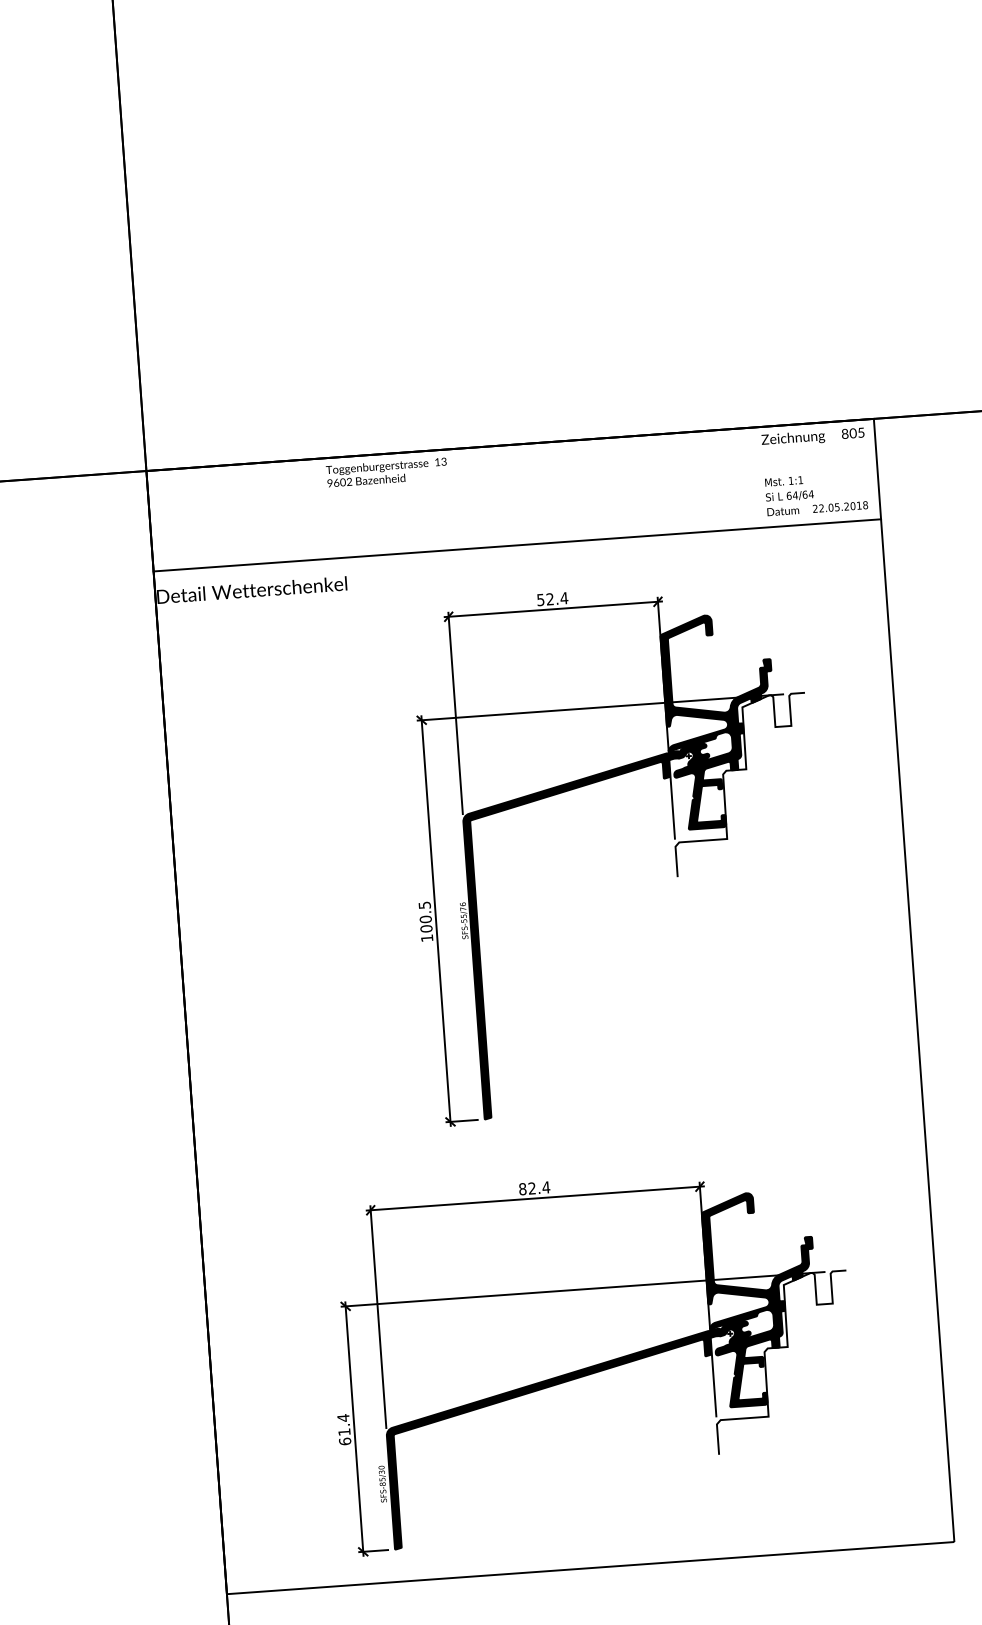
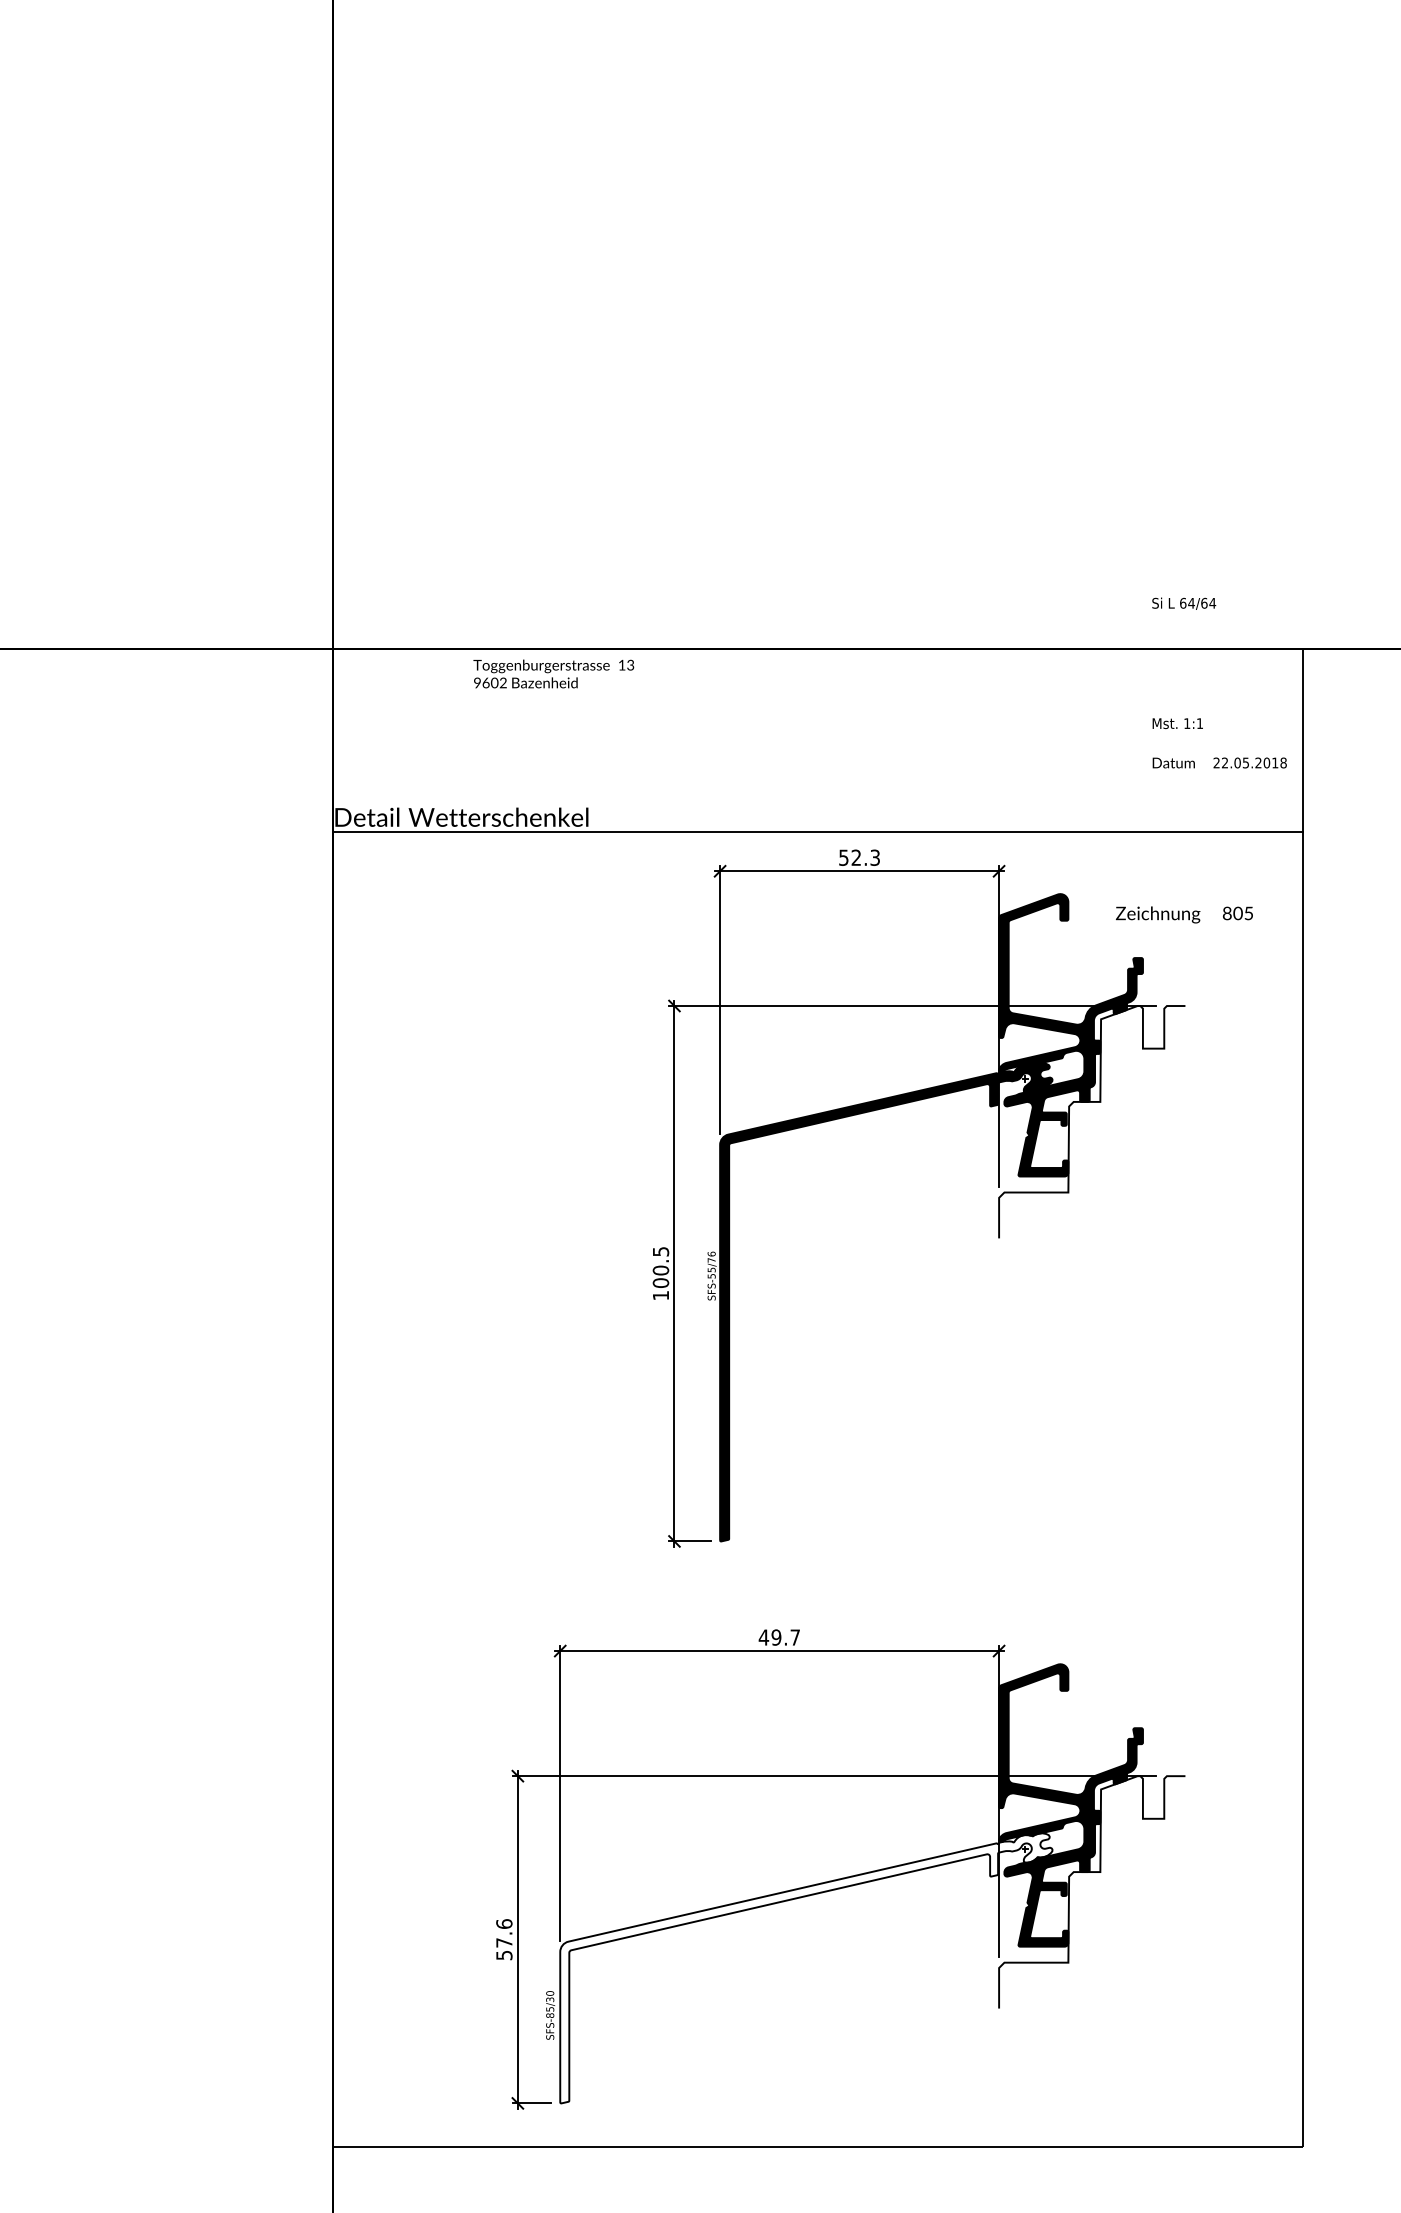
text: (813, 437) -> (1184, 914), moved
text: (386, 472) -> (553, 673), moved
text: (790, 495) -> (1184, 603), moved
line: (517, 545) -> (817, 832), moved
text: (564, 598) -> (875, 857), 52.4 -> 52.3
text: (534, 1188) -> (779, 1637), 82.4 -> 49.7
text: (344, 1429) -> (504, 1939), 61.4 -> 57.6
fill: (572, 1435) -> (806, 1968), removed

